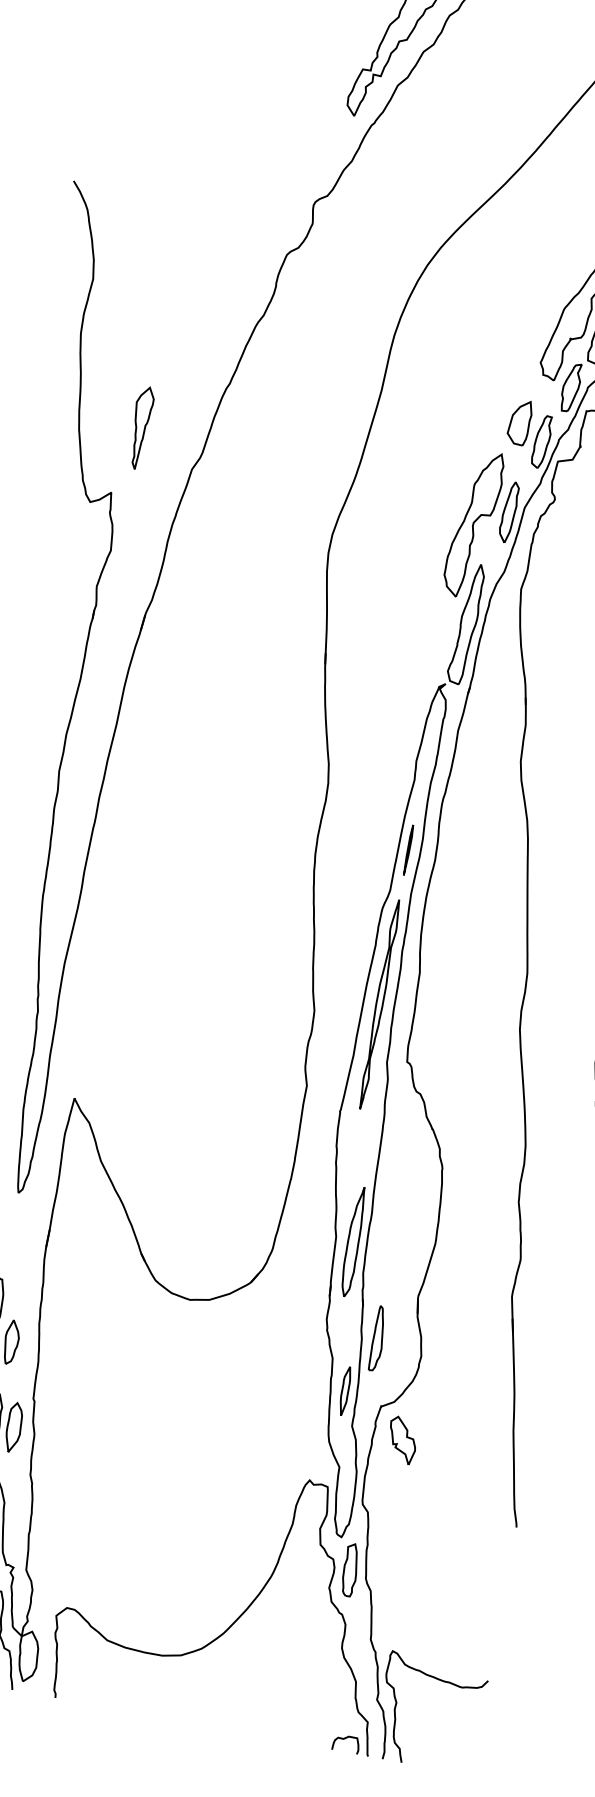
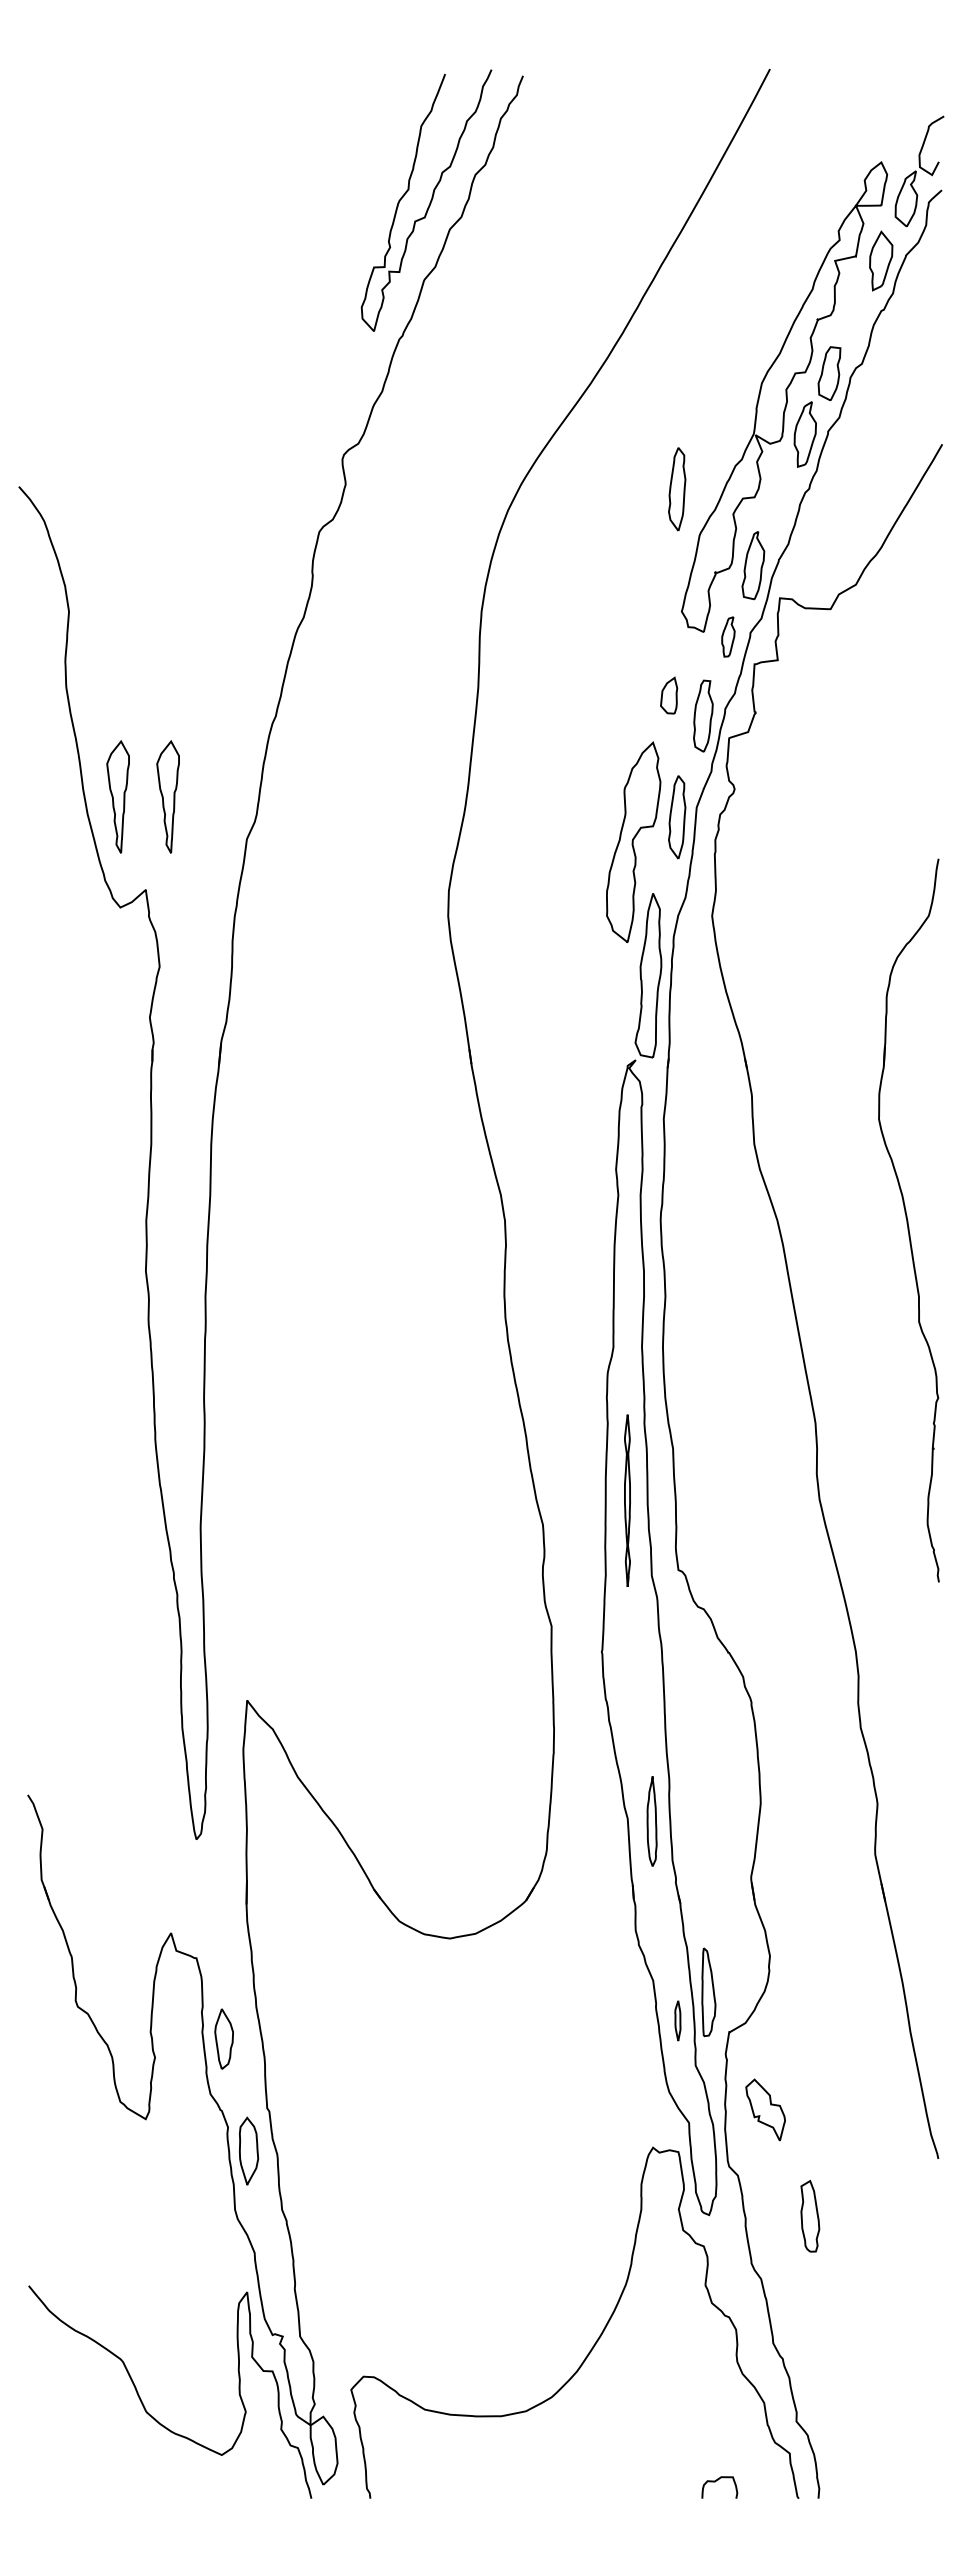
part: (554, 272) -> (677, 489), added
part: (571, 387) -> (728, 636), size x0.6
part: (103, 420) -> (117, 796), added
part: (519, 422) -> (668, 695), size x0.6
line: (408, 849) -> (627, 1288), removed
part: (379, 1004) -> (627, 1500), size x0.6
part: (353, 1241) -> (651, 1821), size x0.6
part: (378, 1338) -> (708, 1992), moved
part: (344, 1390) -> (677, 2020), size x0.6
part: (402, 1440) -> (765, 2109), moved
part: (350, 1569) -> (810, 2215), moved
curve: (443, 1681) -> (879, 2381), removed
curve: (343, 1739) -> (715, 2482), moved

